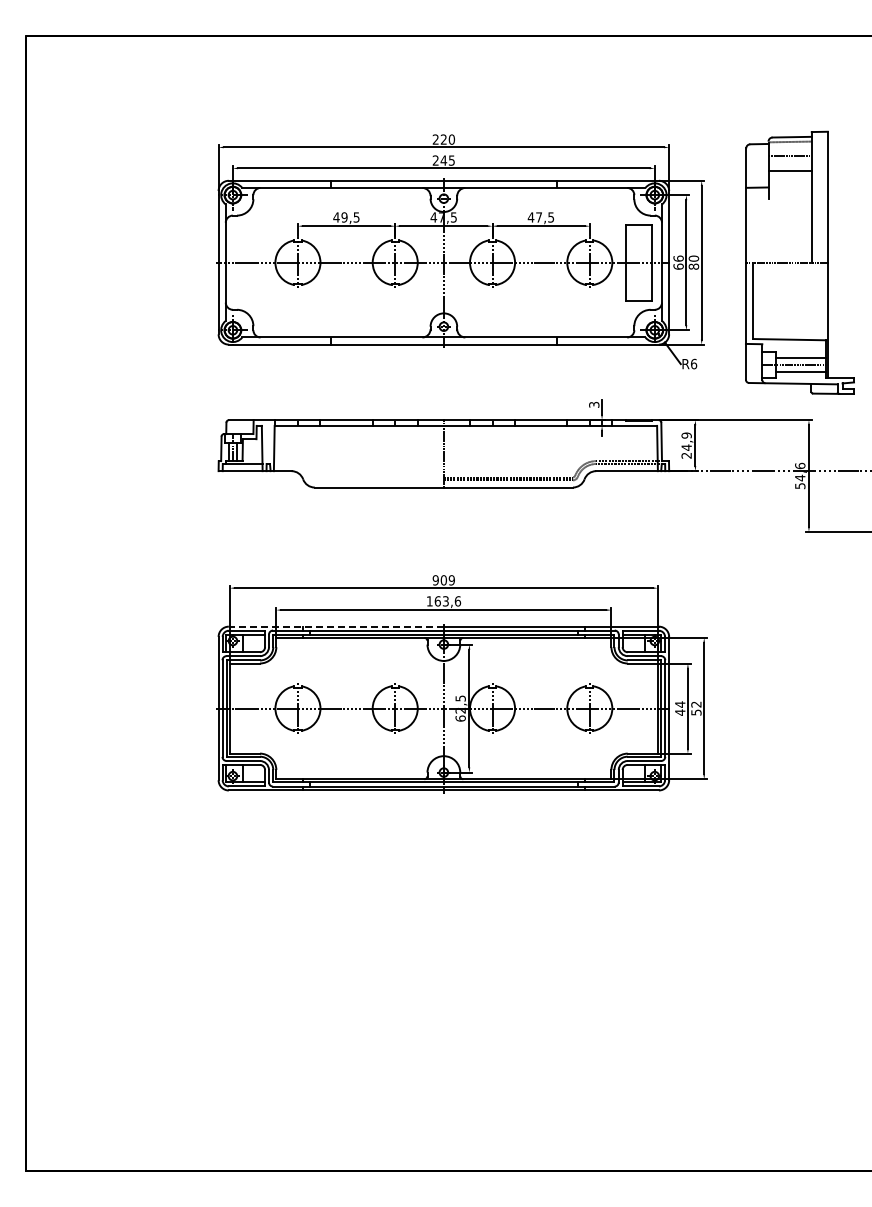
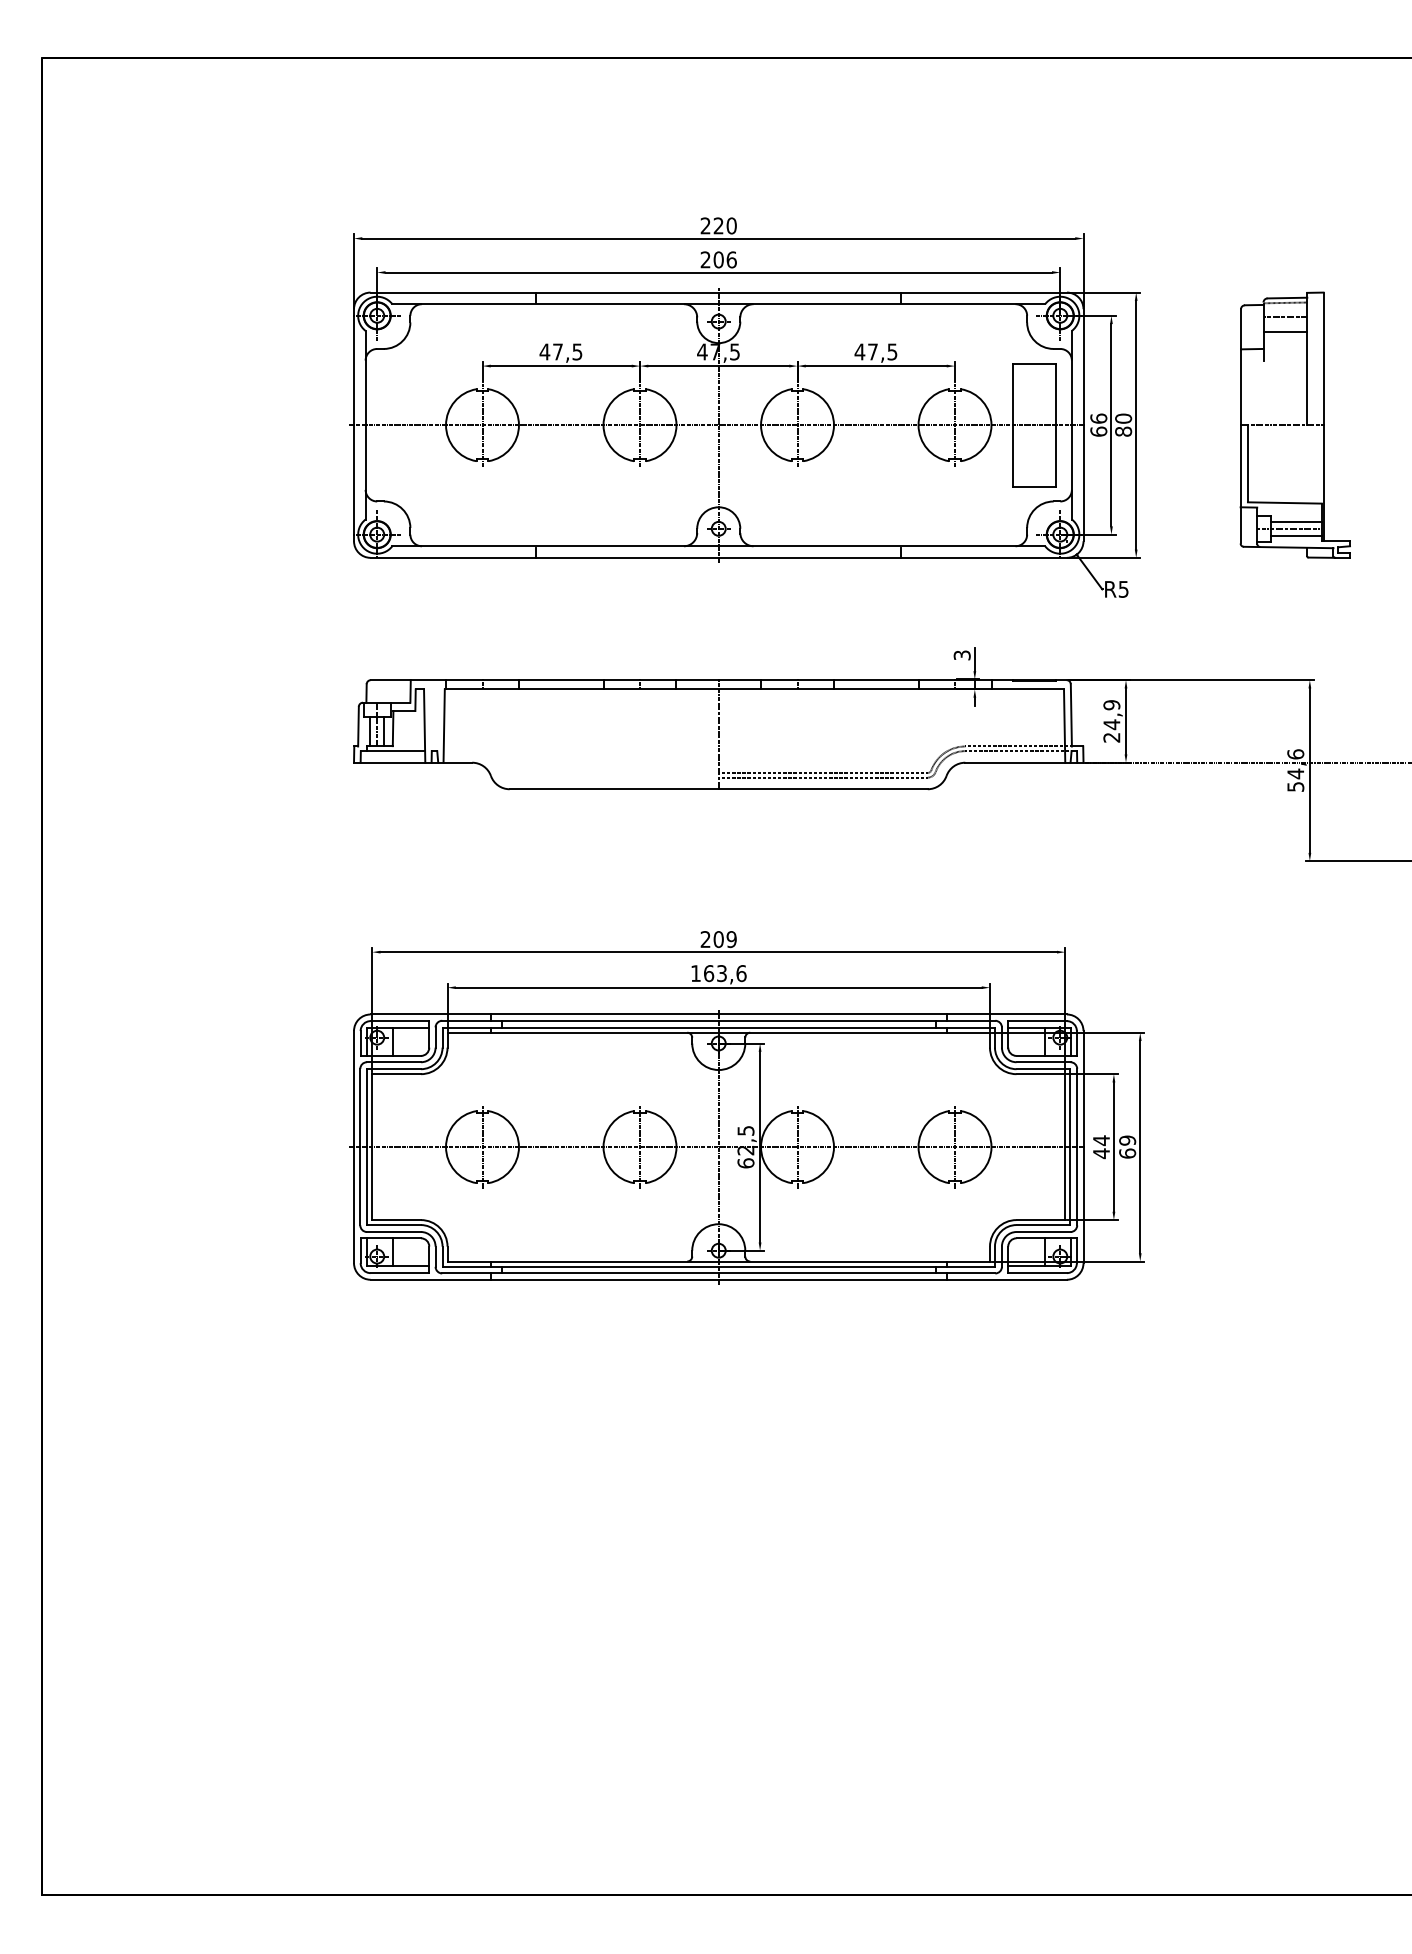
text: (447, 160) -> (724, 259), 245 -> 206
text: (344, 217) -> (557, 352), 49,5 -> 47,5
part: (799, 262) -> (1294, 424), size x0.62
text: (694, 363) -> (1124, 588), R6 -> R5
text: (435, 580) -> (705, 939), 909 -> 209
line: (336, 626) -> (544, 1014), dashed -> solid
text: (696, 708) -> (1127, 1147), 52 -> 69

